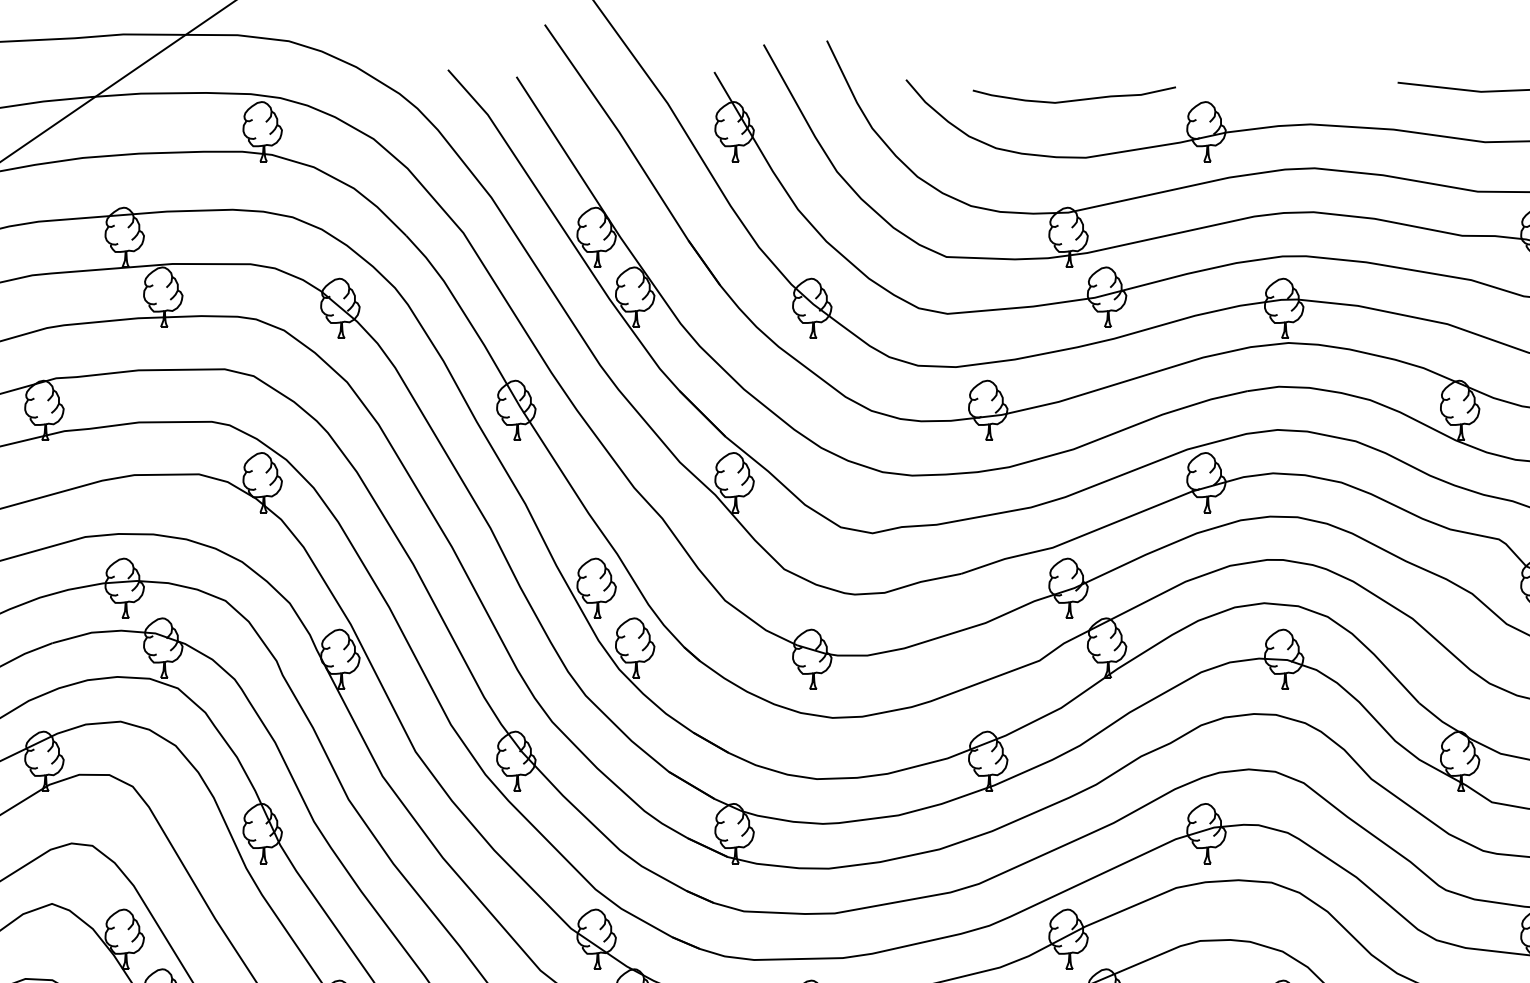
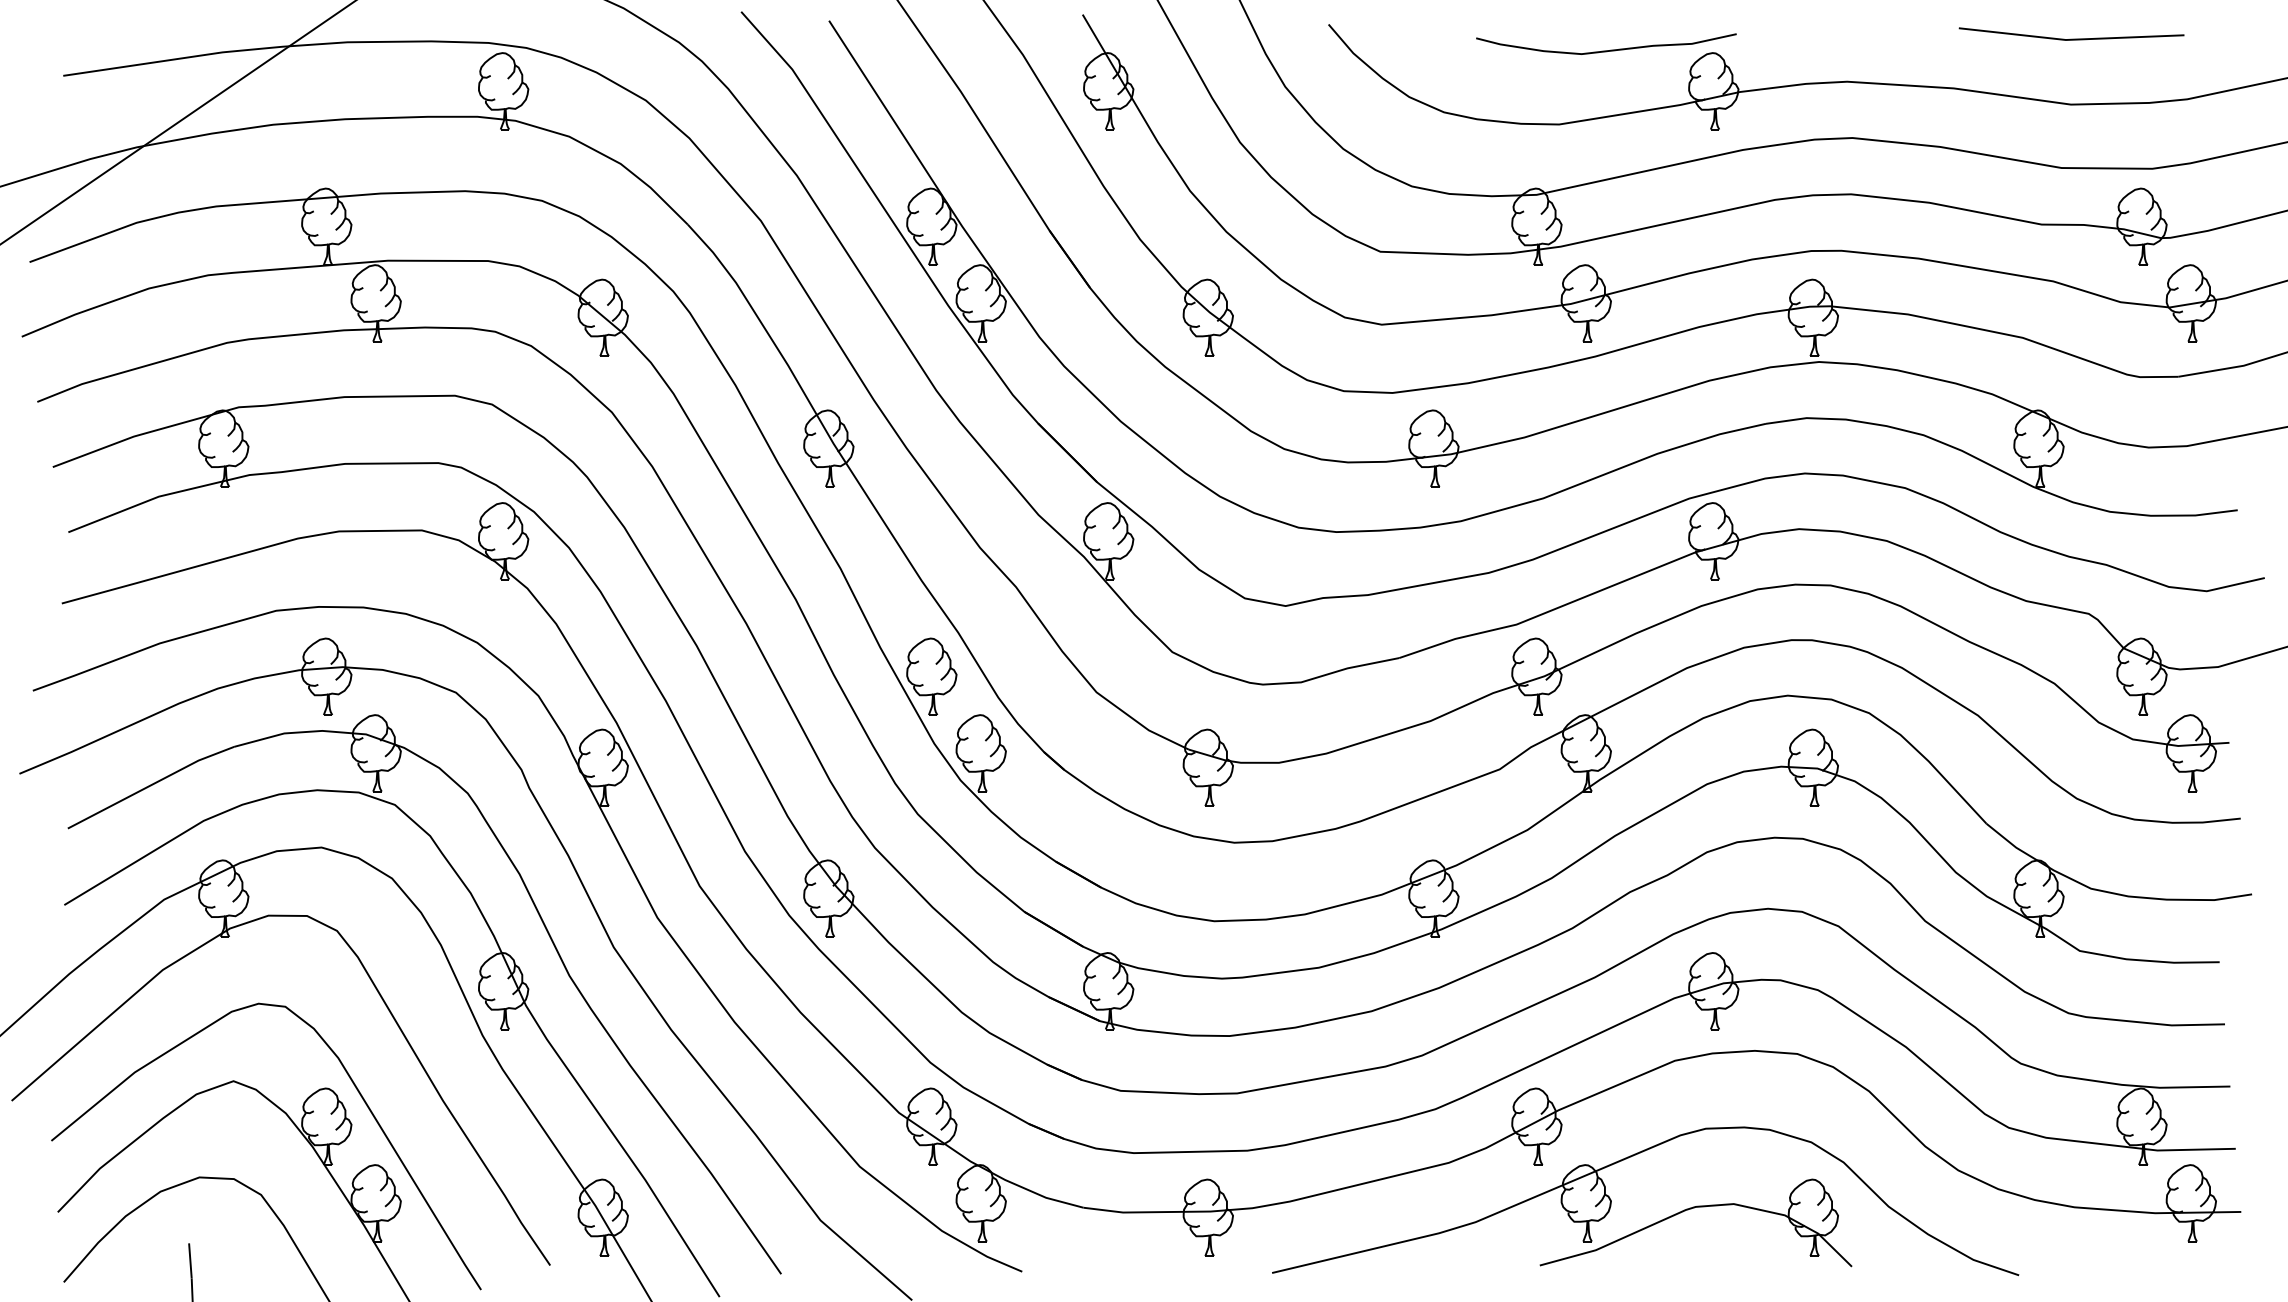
curve: (1074, 100) -> (1606, 50), moved

